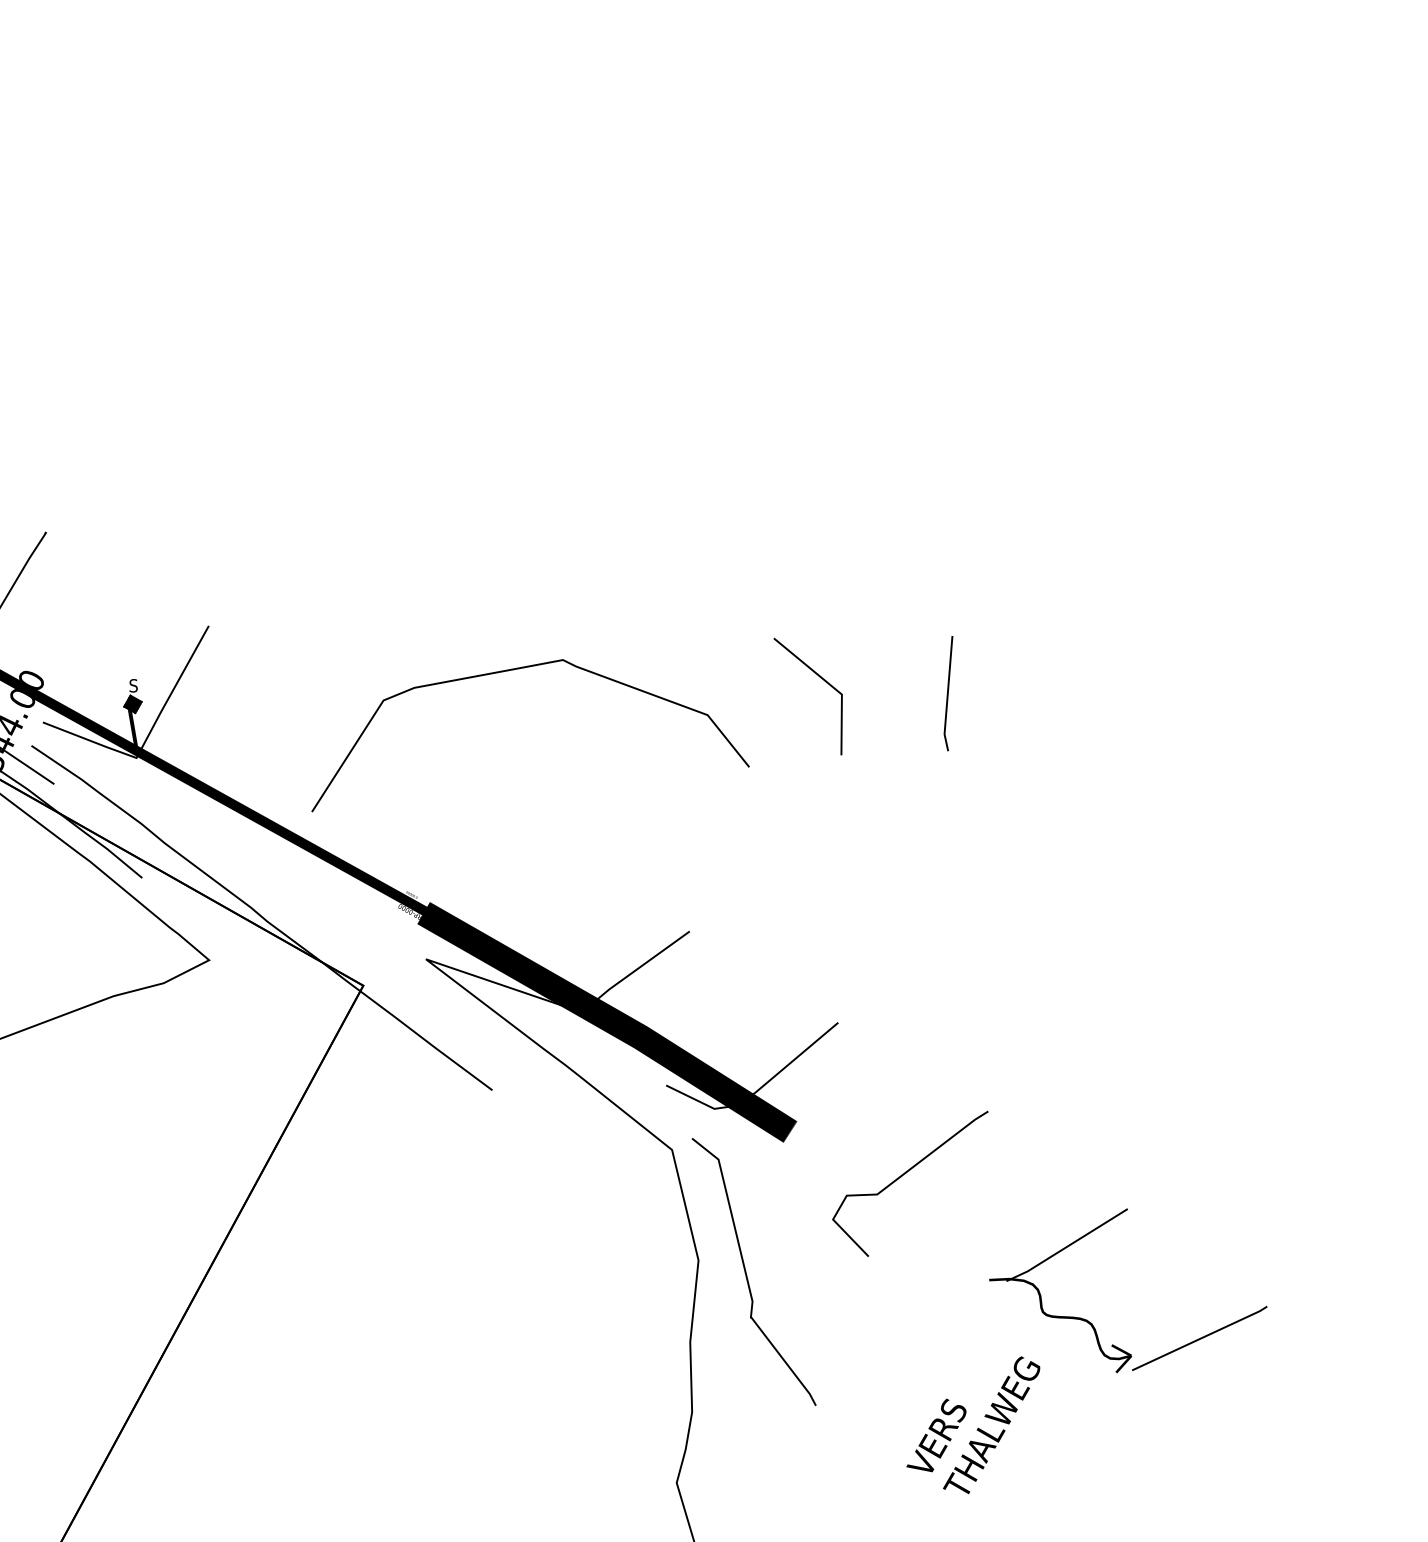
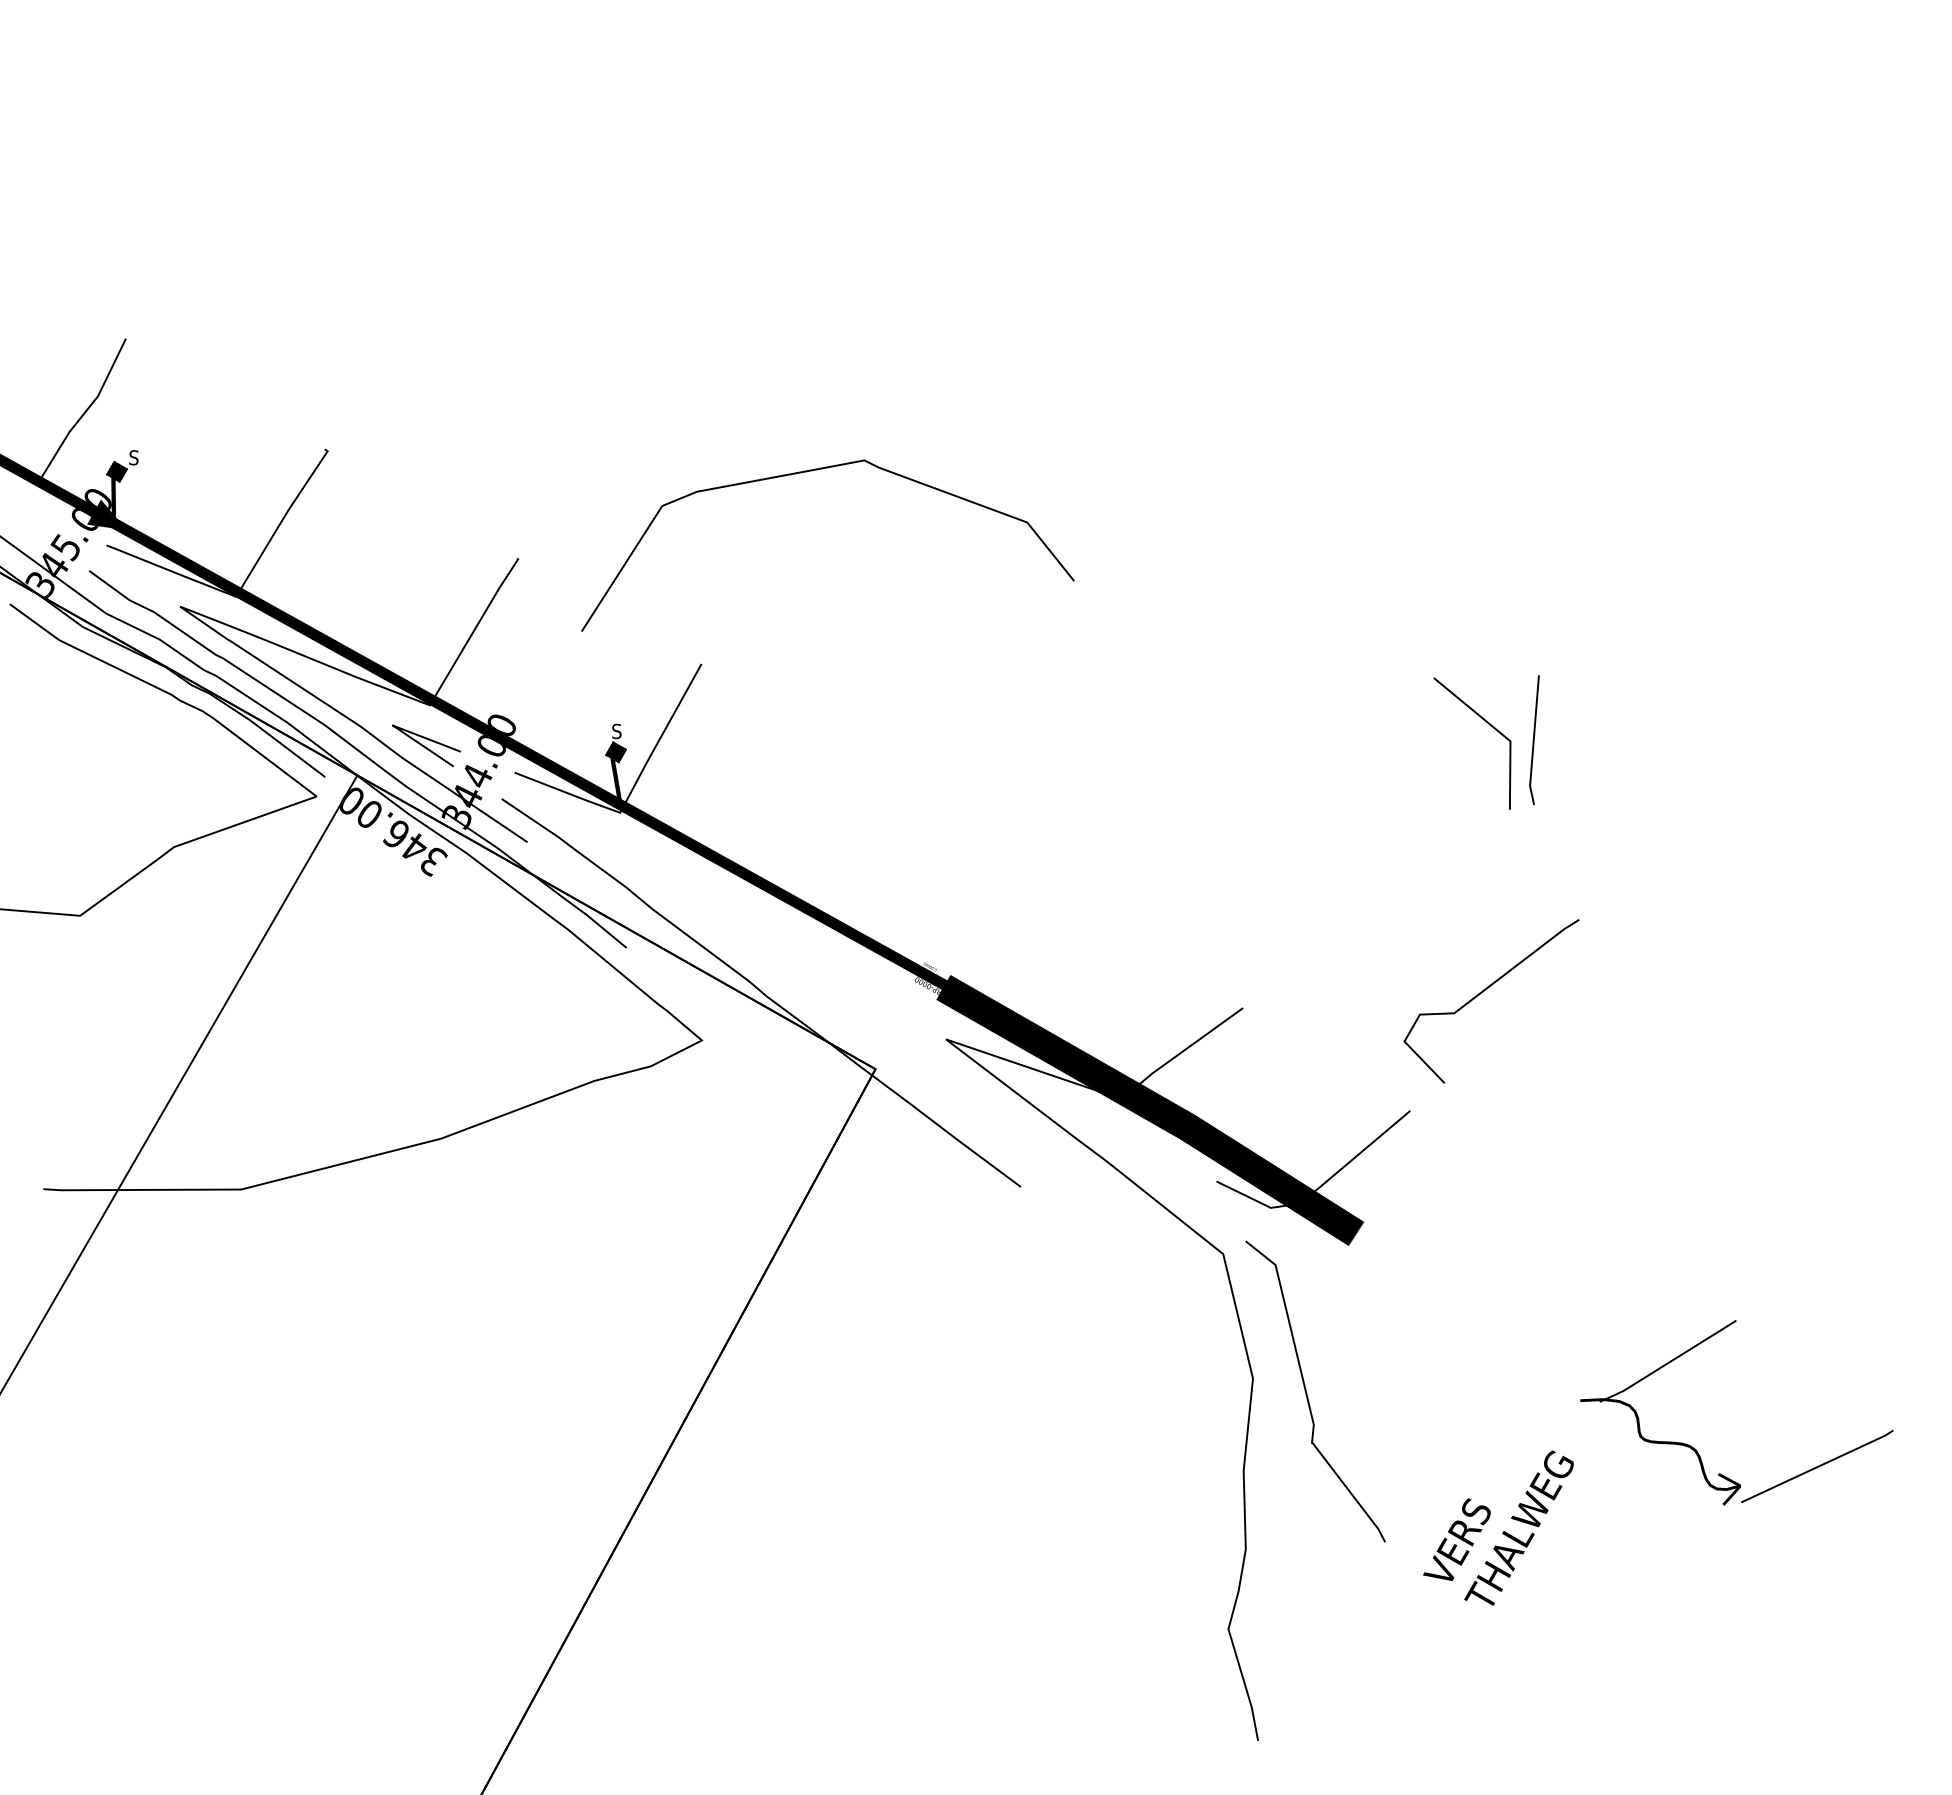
curve: (516, 669) -> (812, 471), moved
line: (823, 680) -> (1489, 725), moved
curve: (903, 1176) -> (1483, 992), moved
text: (973, 1424) -> (1498, 1527), moved

